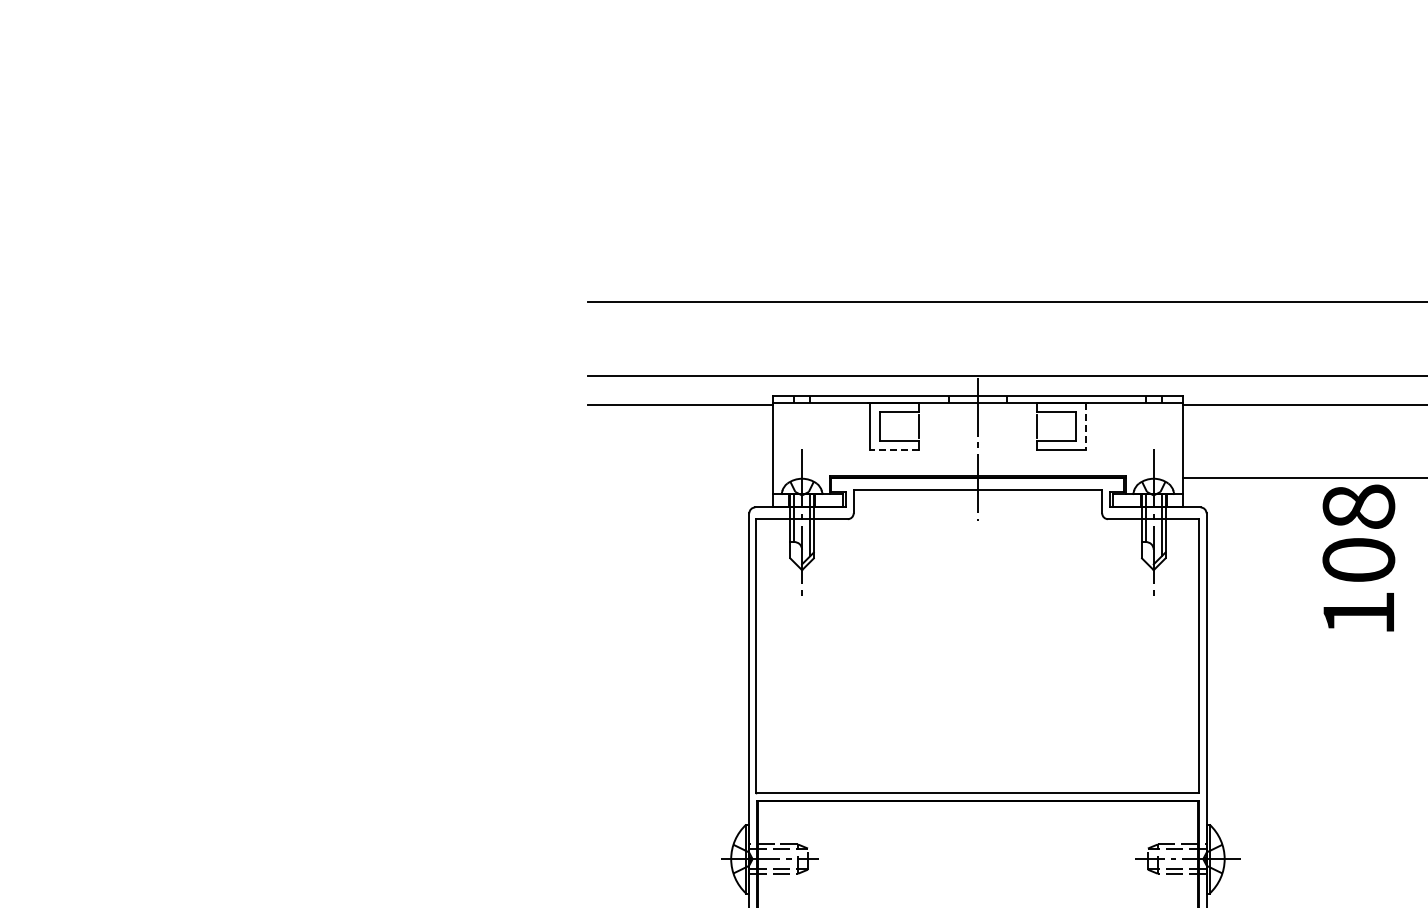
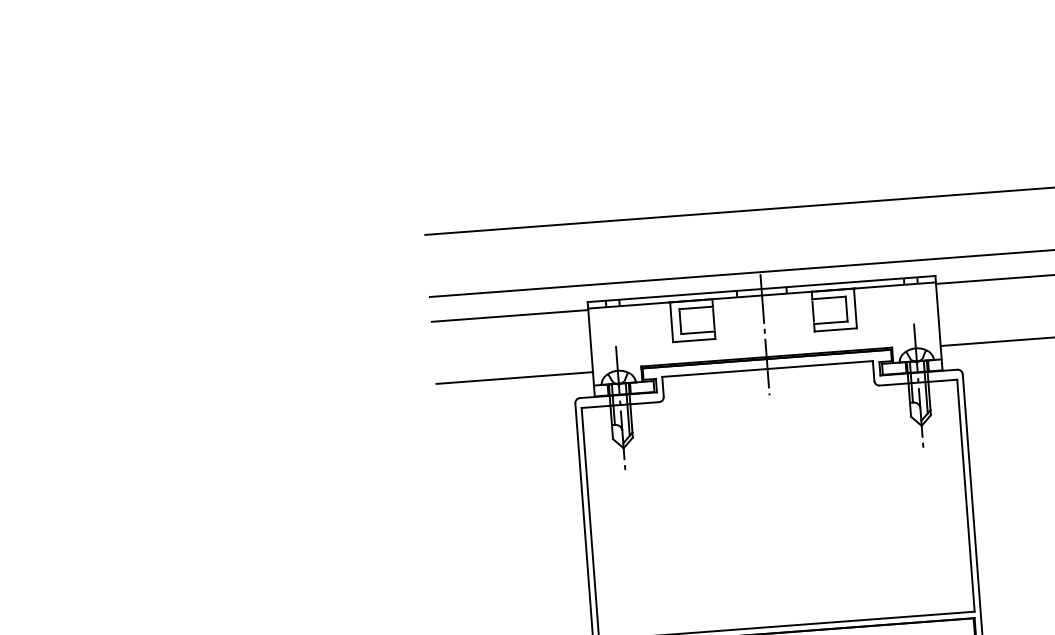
line: (1086, 427) -> (855, 309), dashed -> solid
line: (894, 450) -> (694, 340), dashed -> solid
line: (680, 478) -> (514, 378), added

